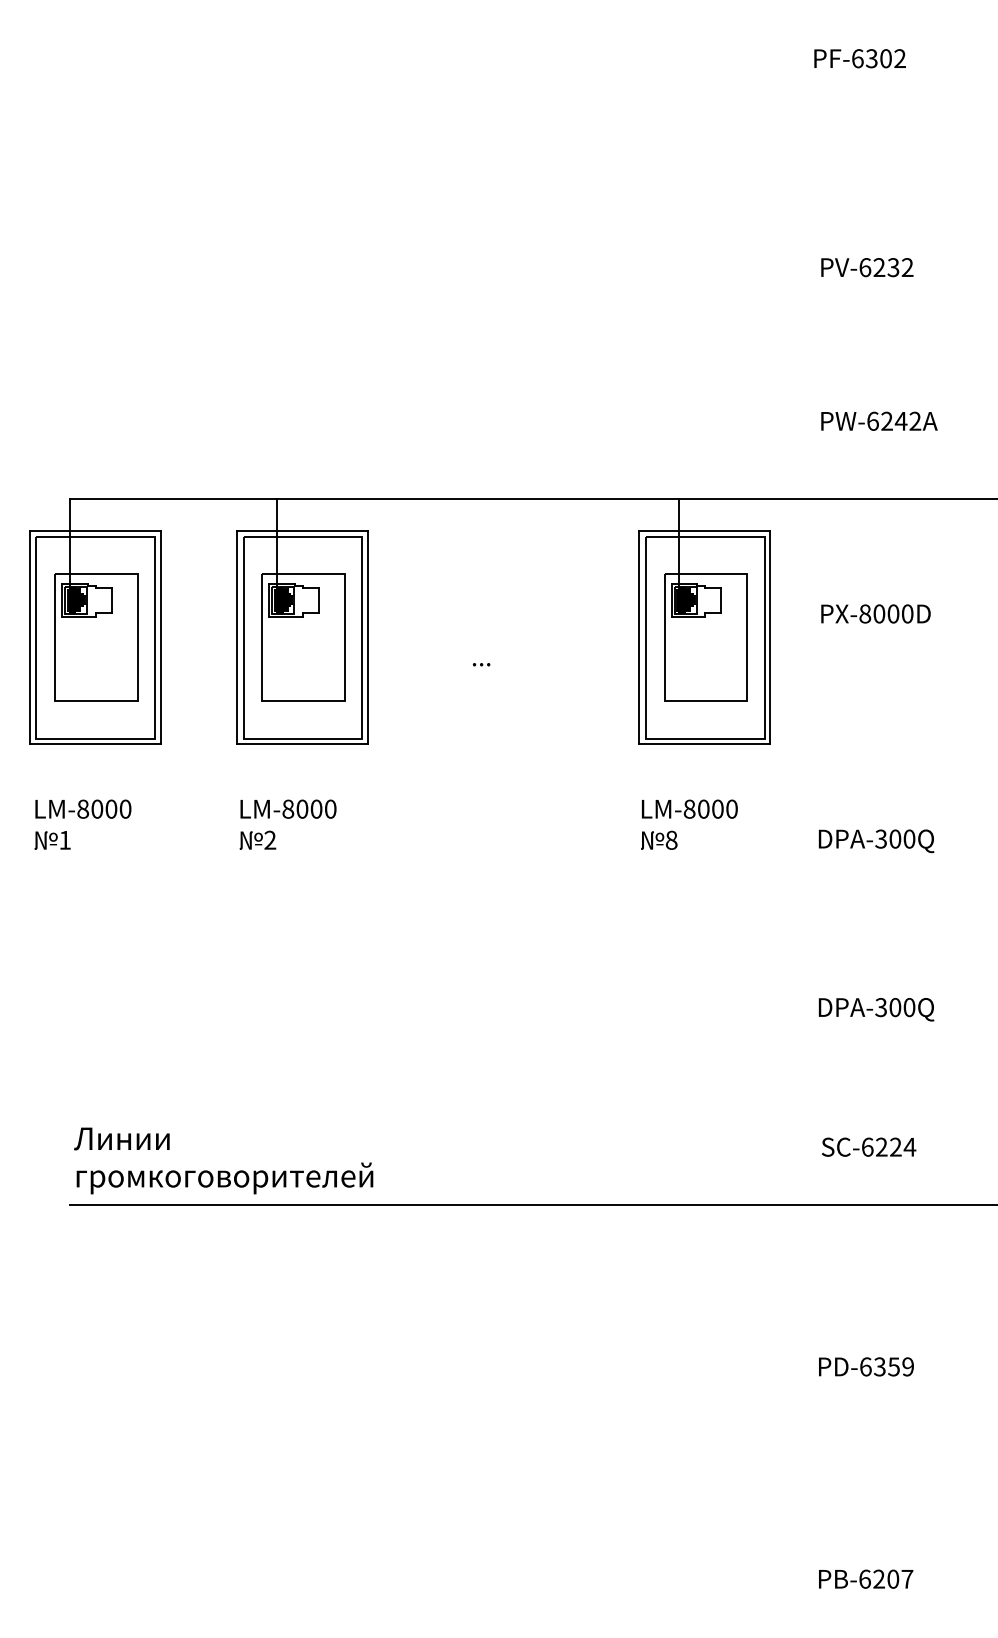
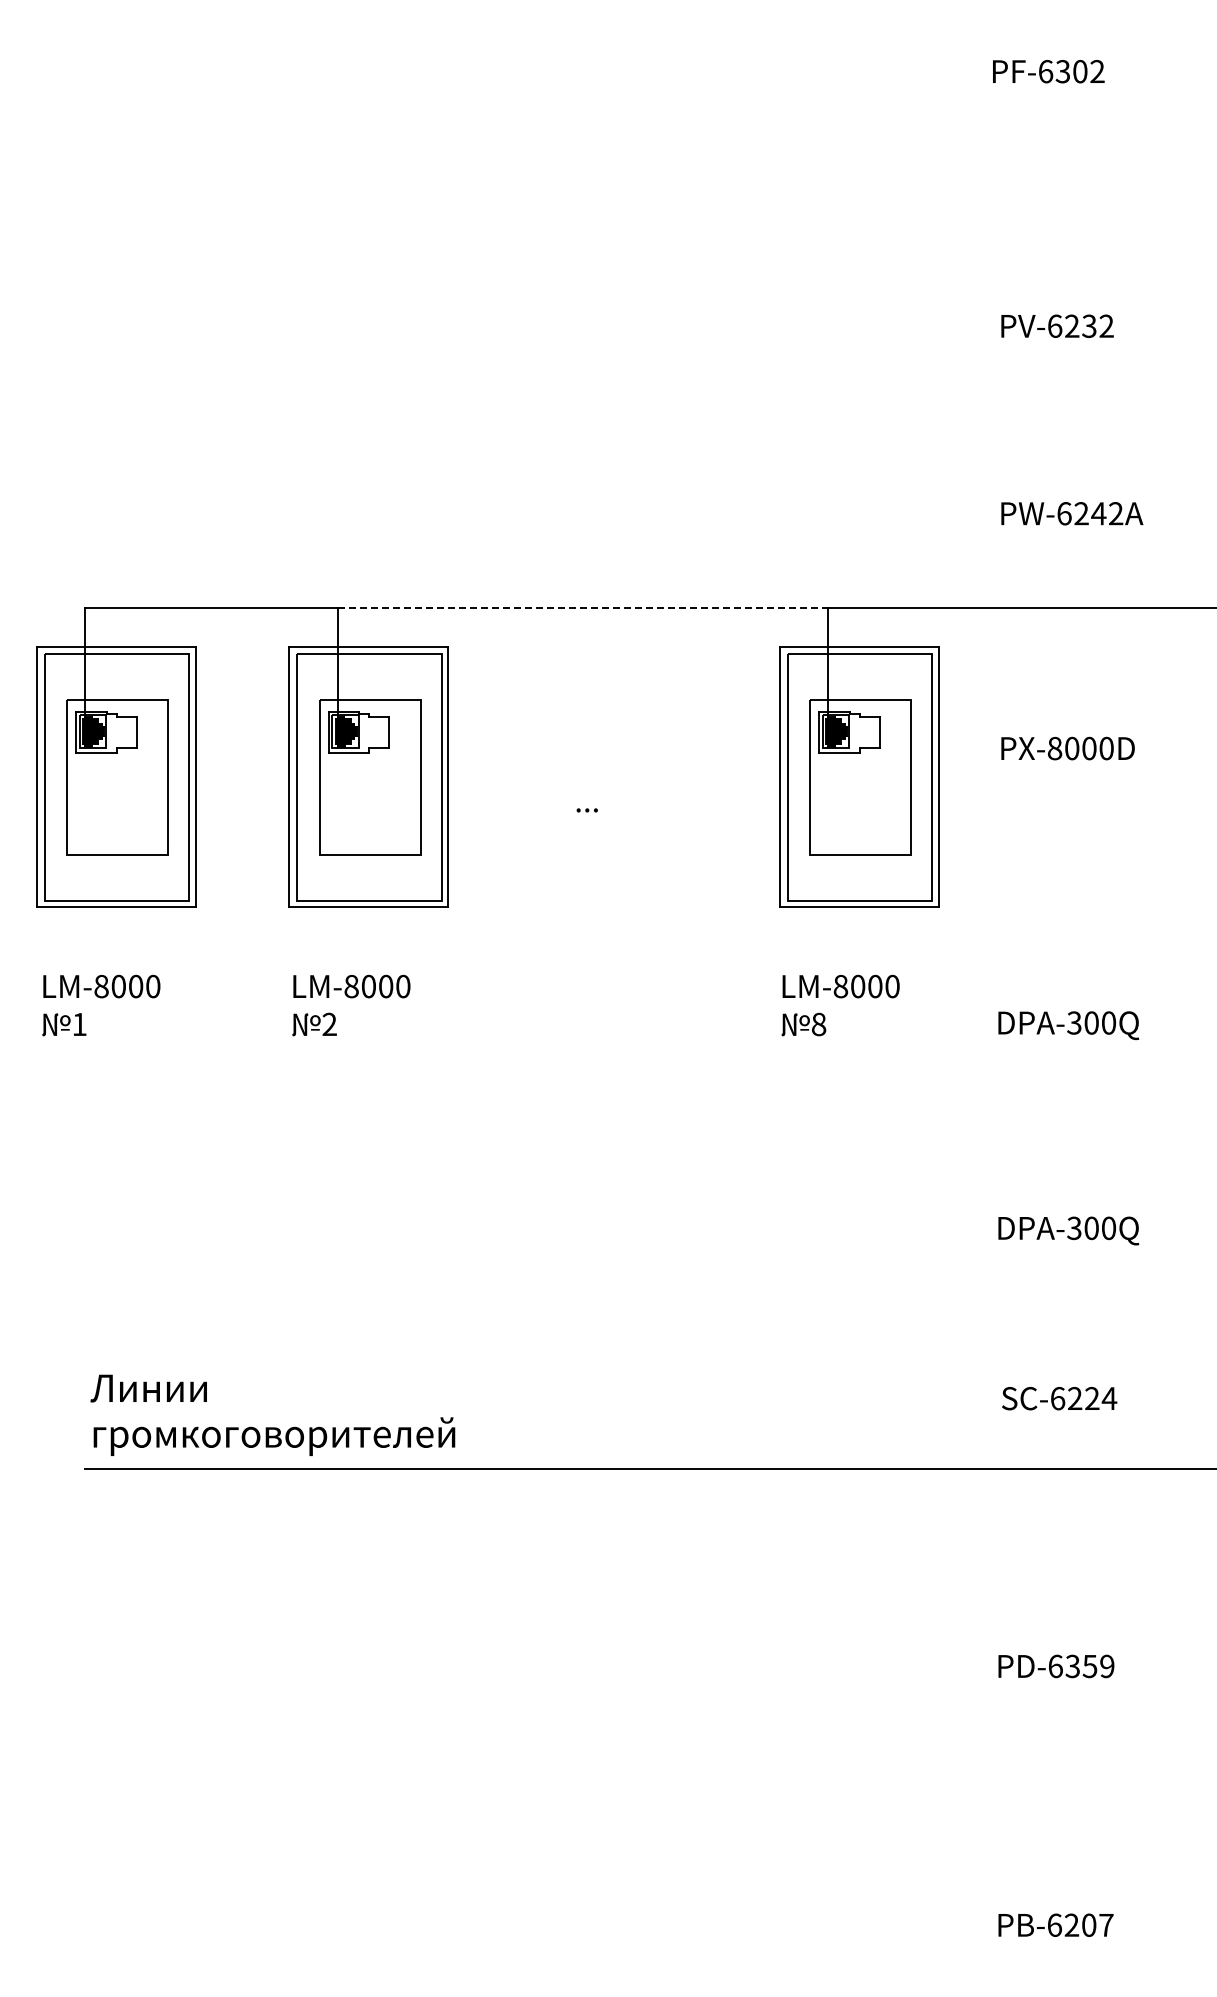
line: (477, 498) -> (582, 607), solid -> dashed

